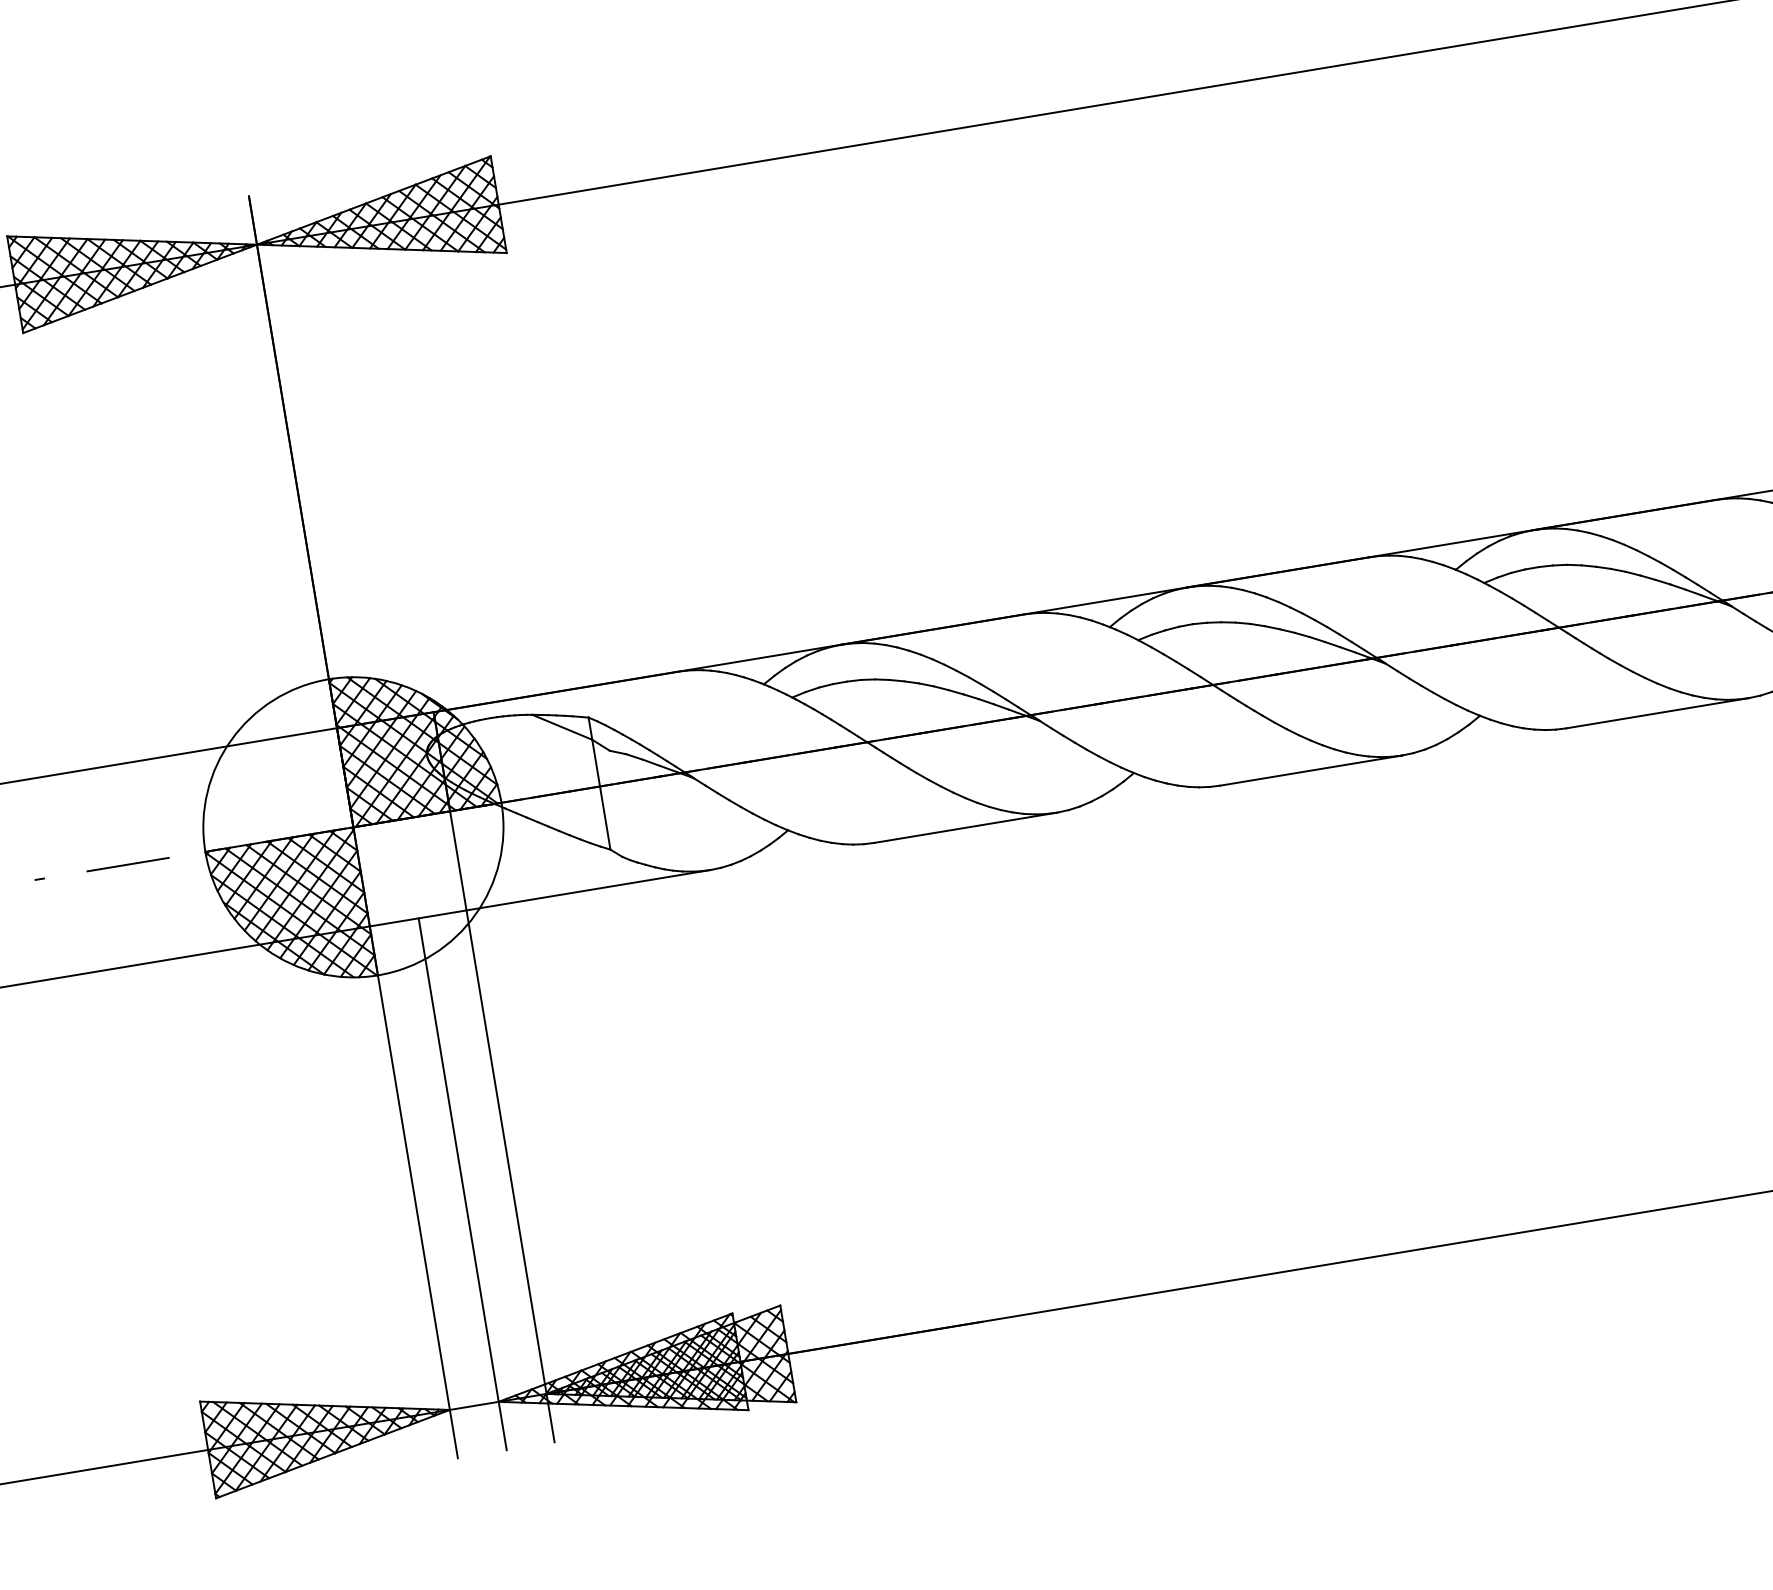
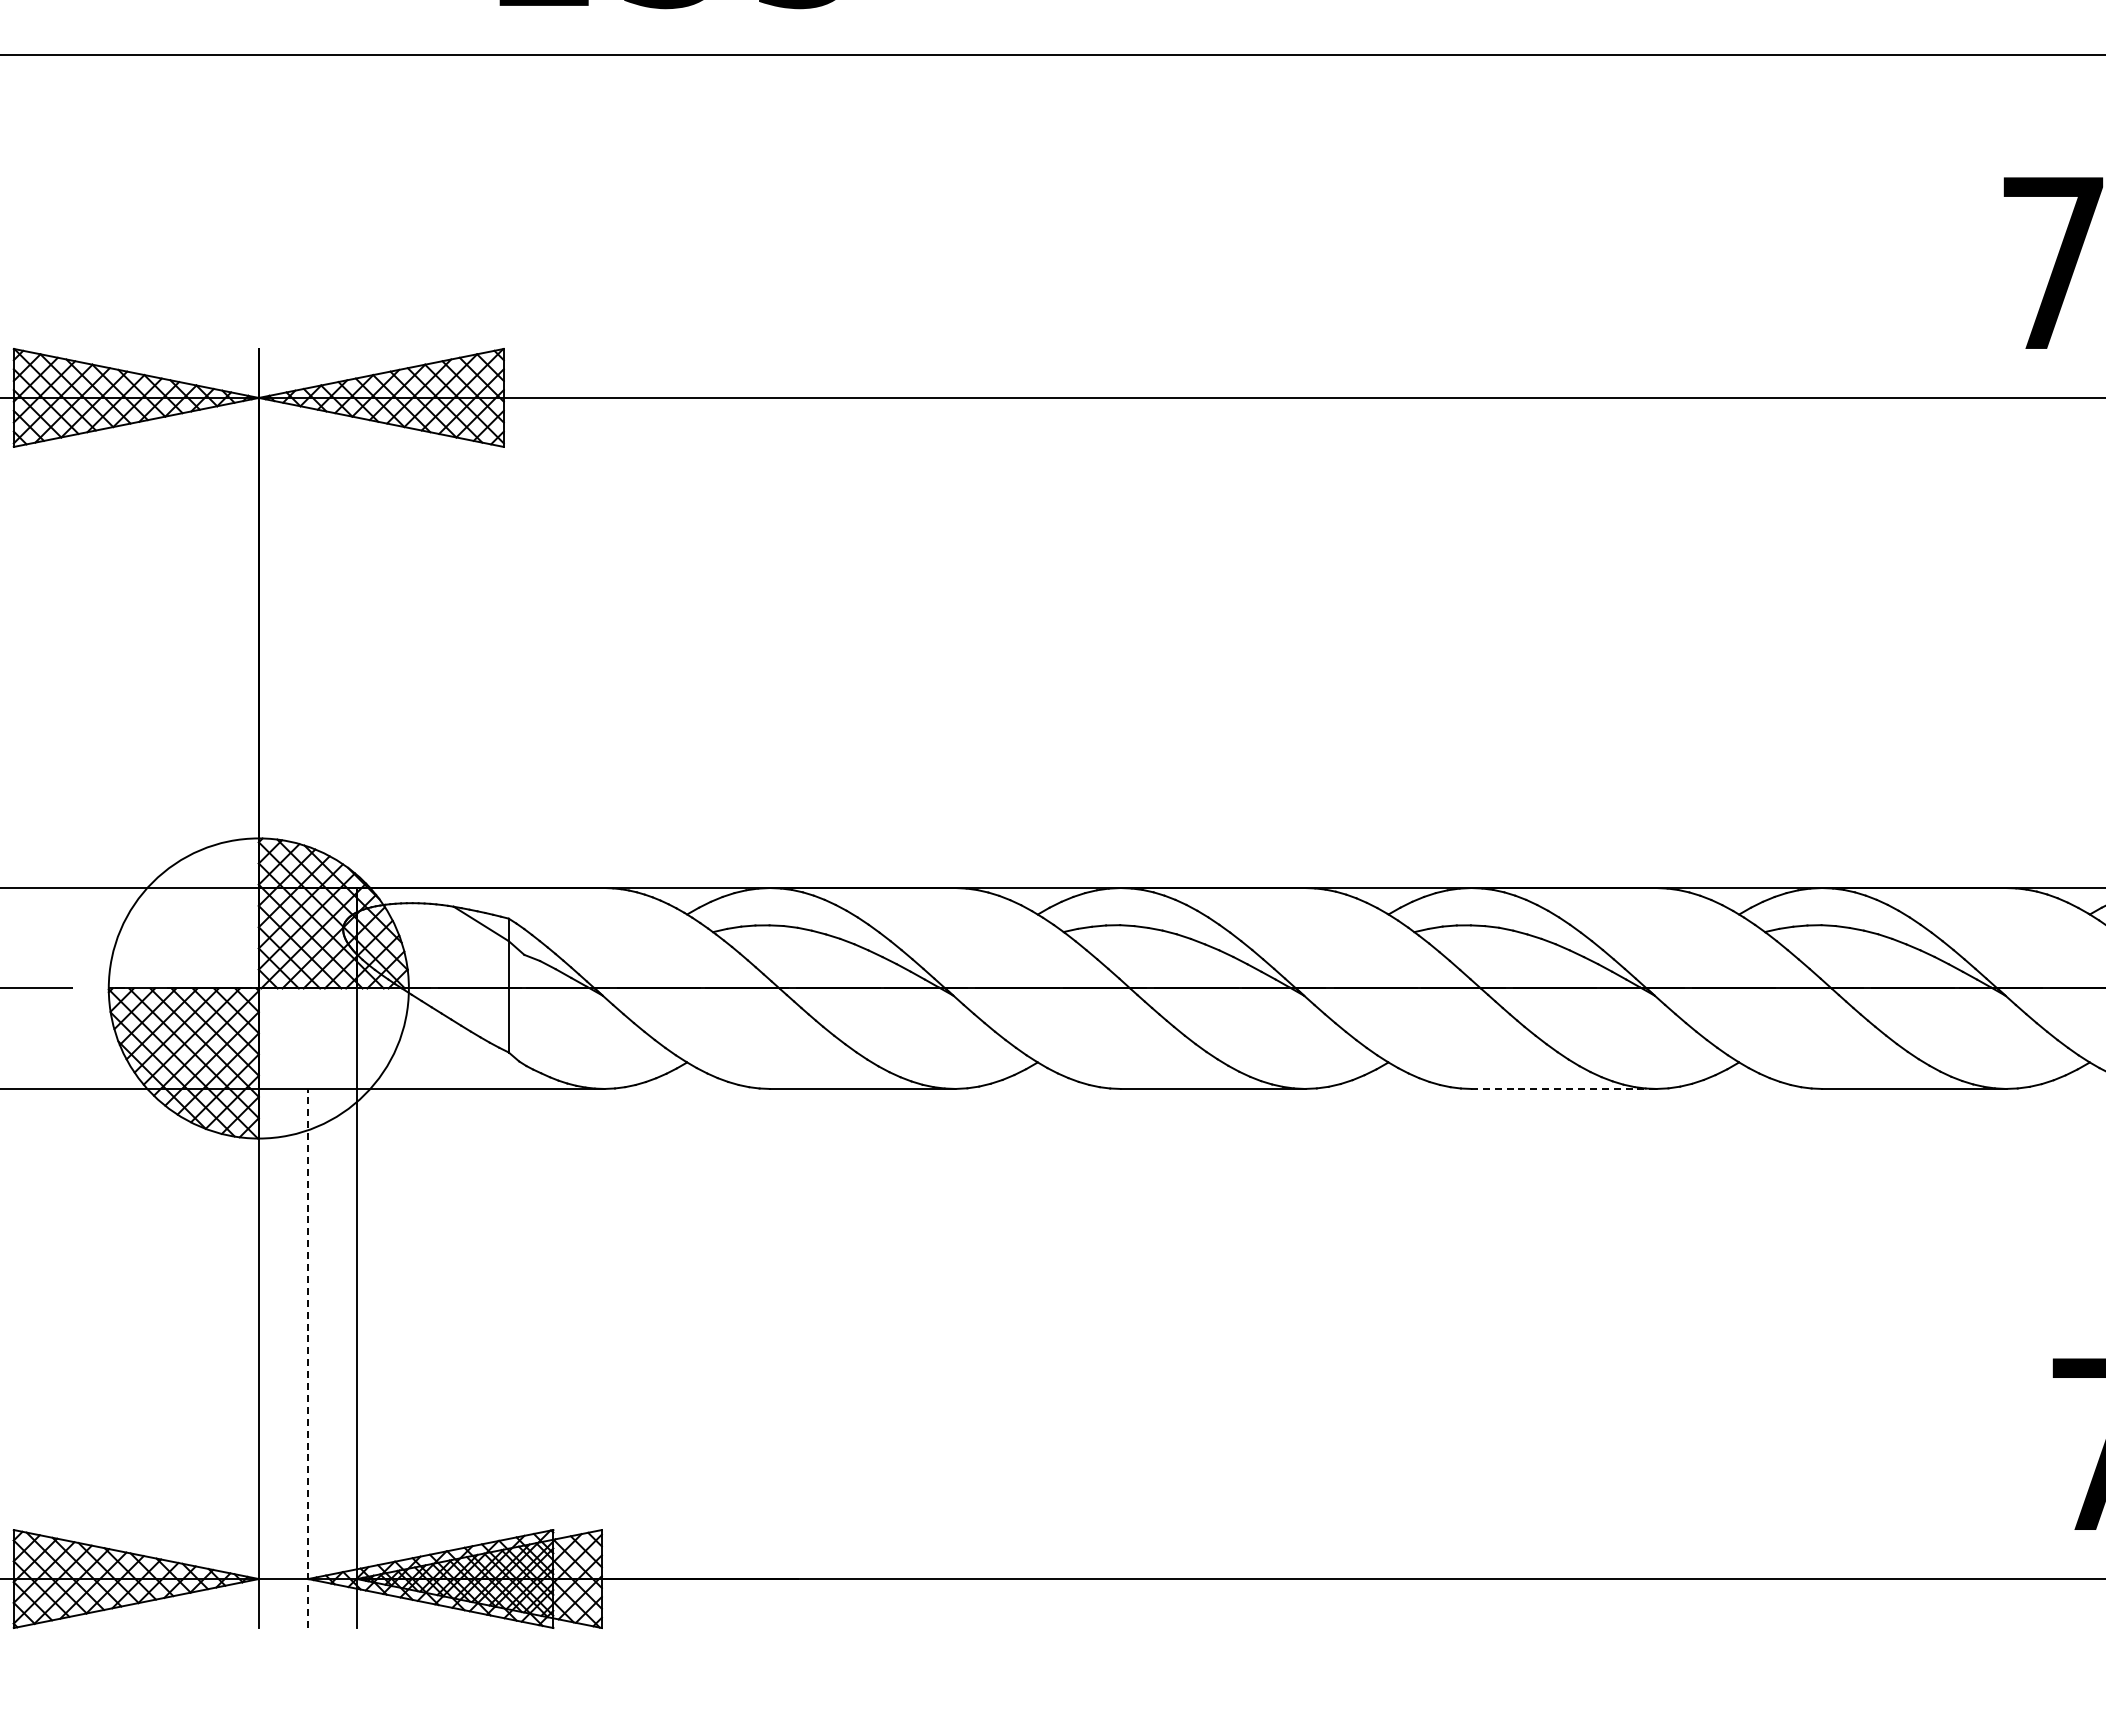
line: (1656, 712) -> (1563, 1088), solid -> dashed
line: (462, 1184) -> (308, 1358), solid -> dashed

